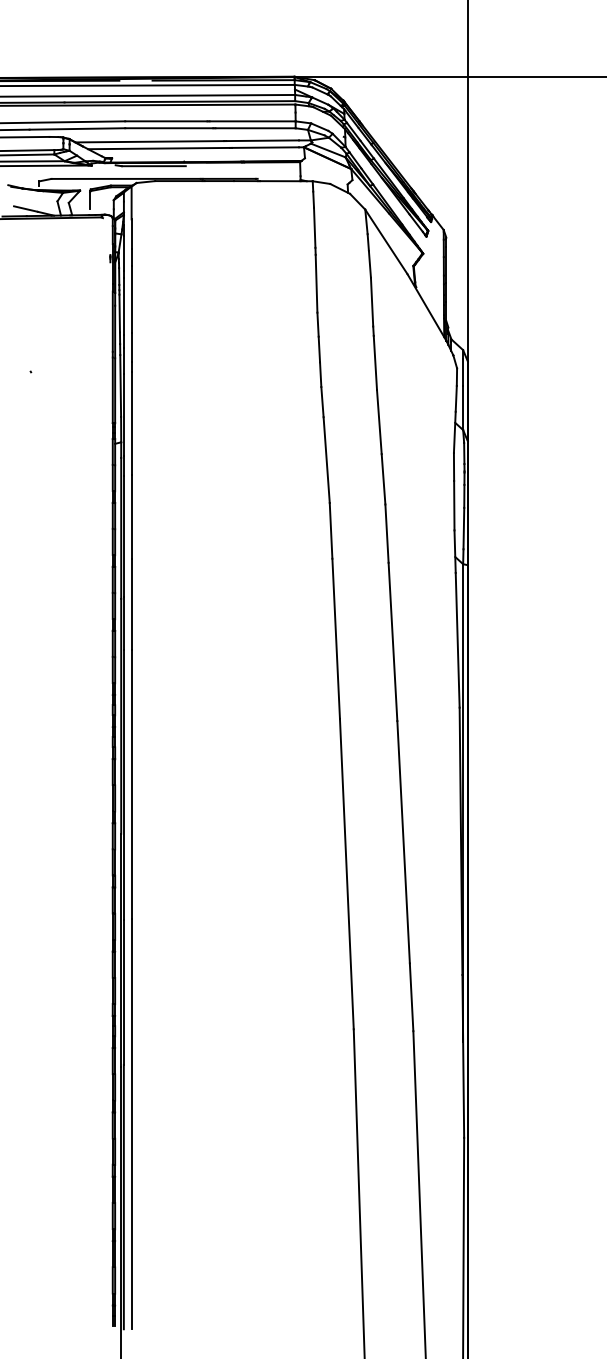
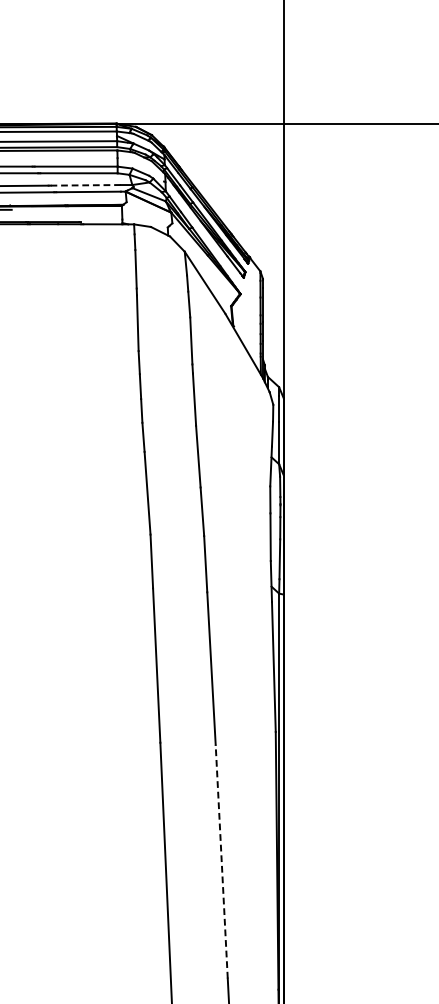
line: (262, 140) -> (85, 185), solid -> dashed
line: (403, 841) -> (221, 860), solid -> dashed

